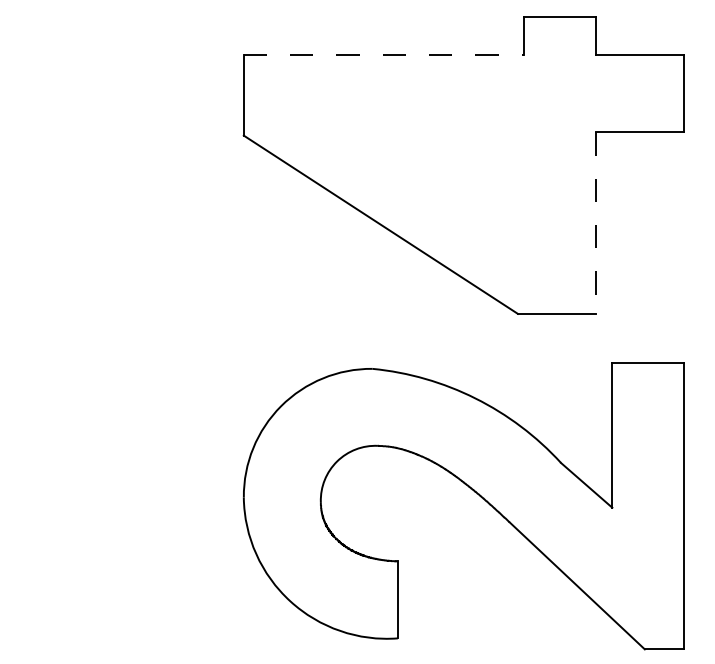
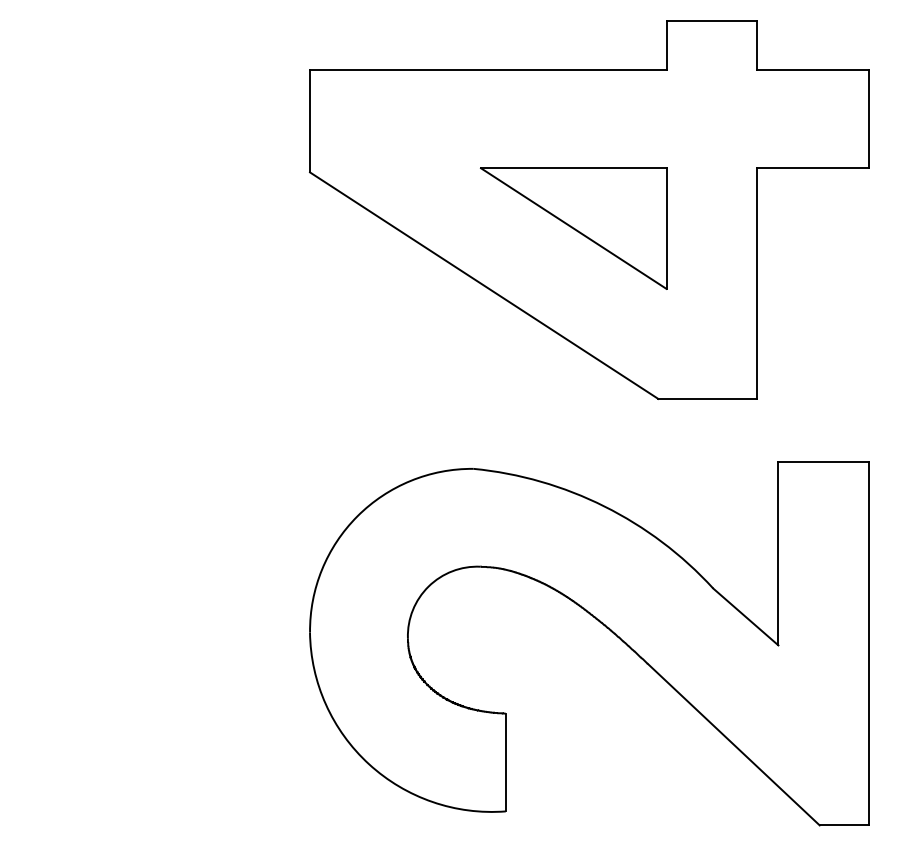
line: (384, 55) -> (488, 70), dashed -> solid
part: (451, 179) -> (573, 228), added
line: (595, 223) -> (756, 284), dashed -> solid

